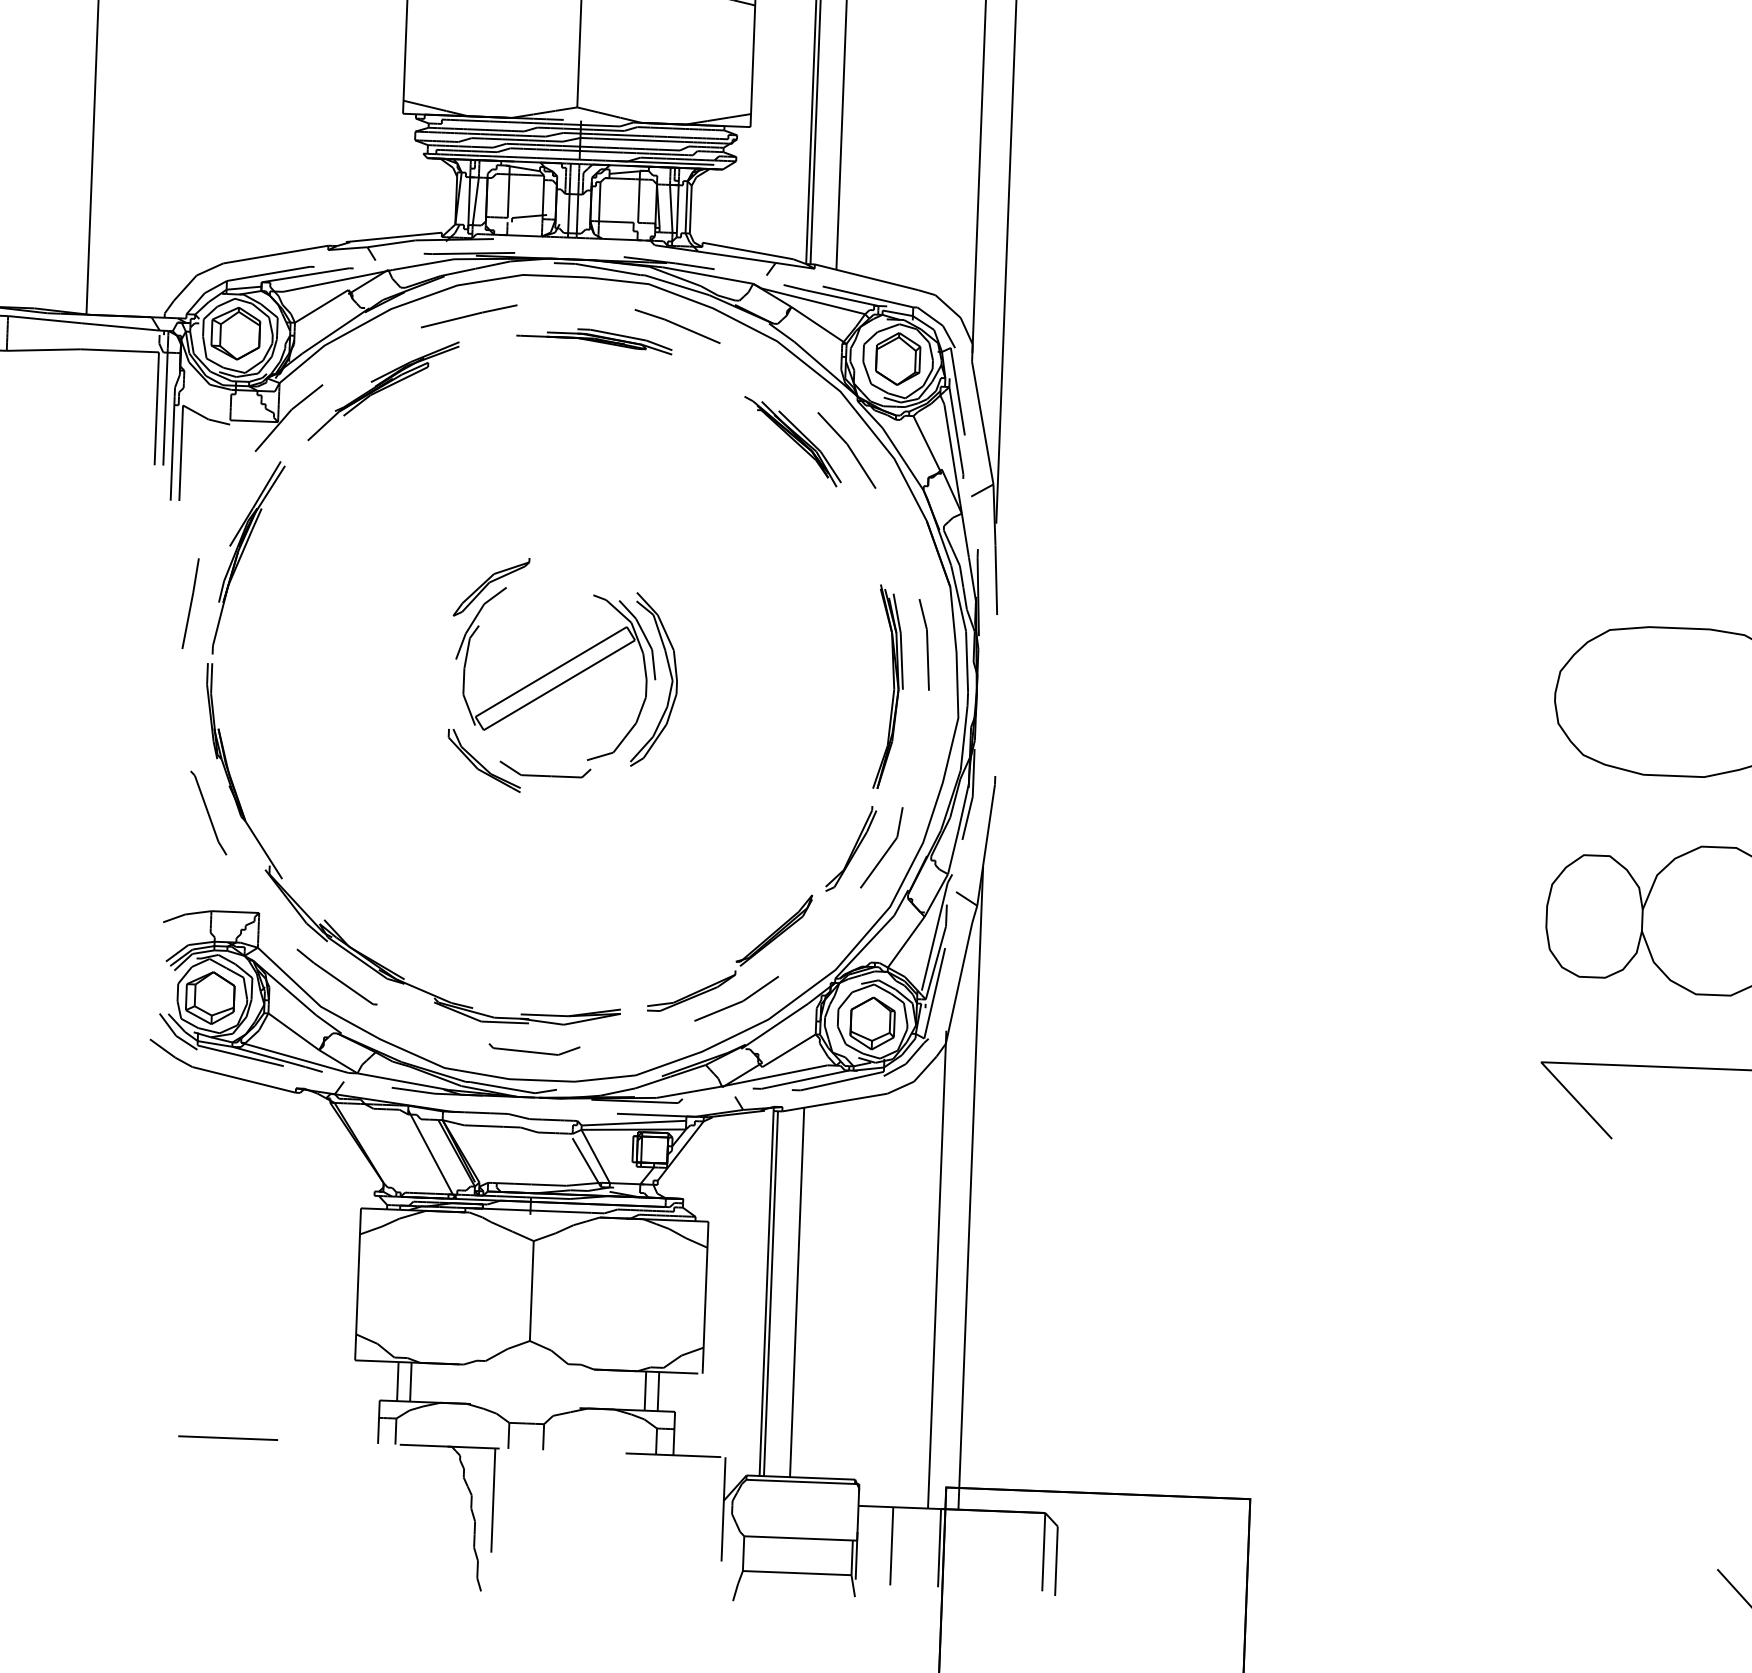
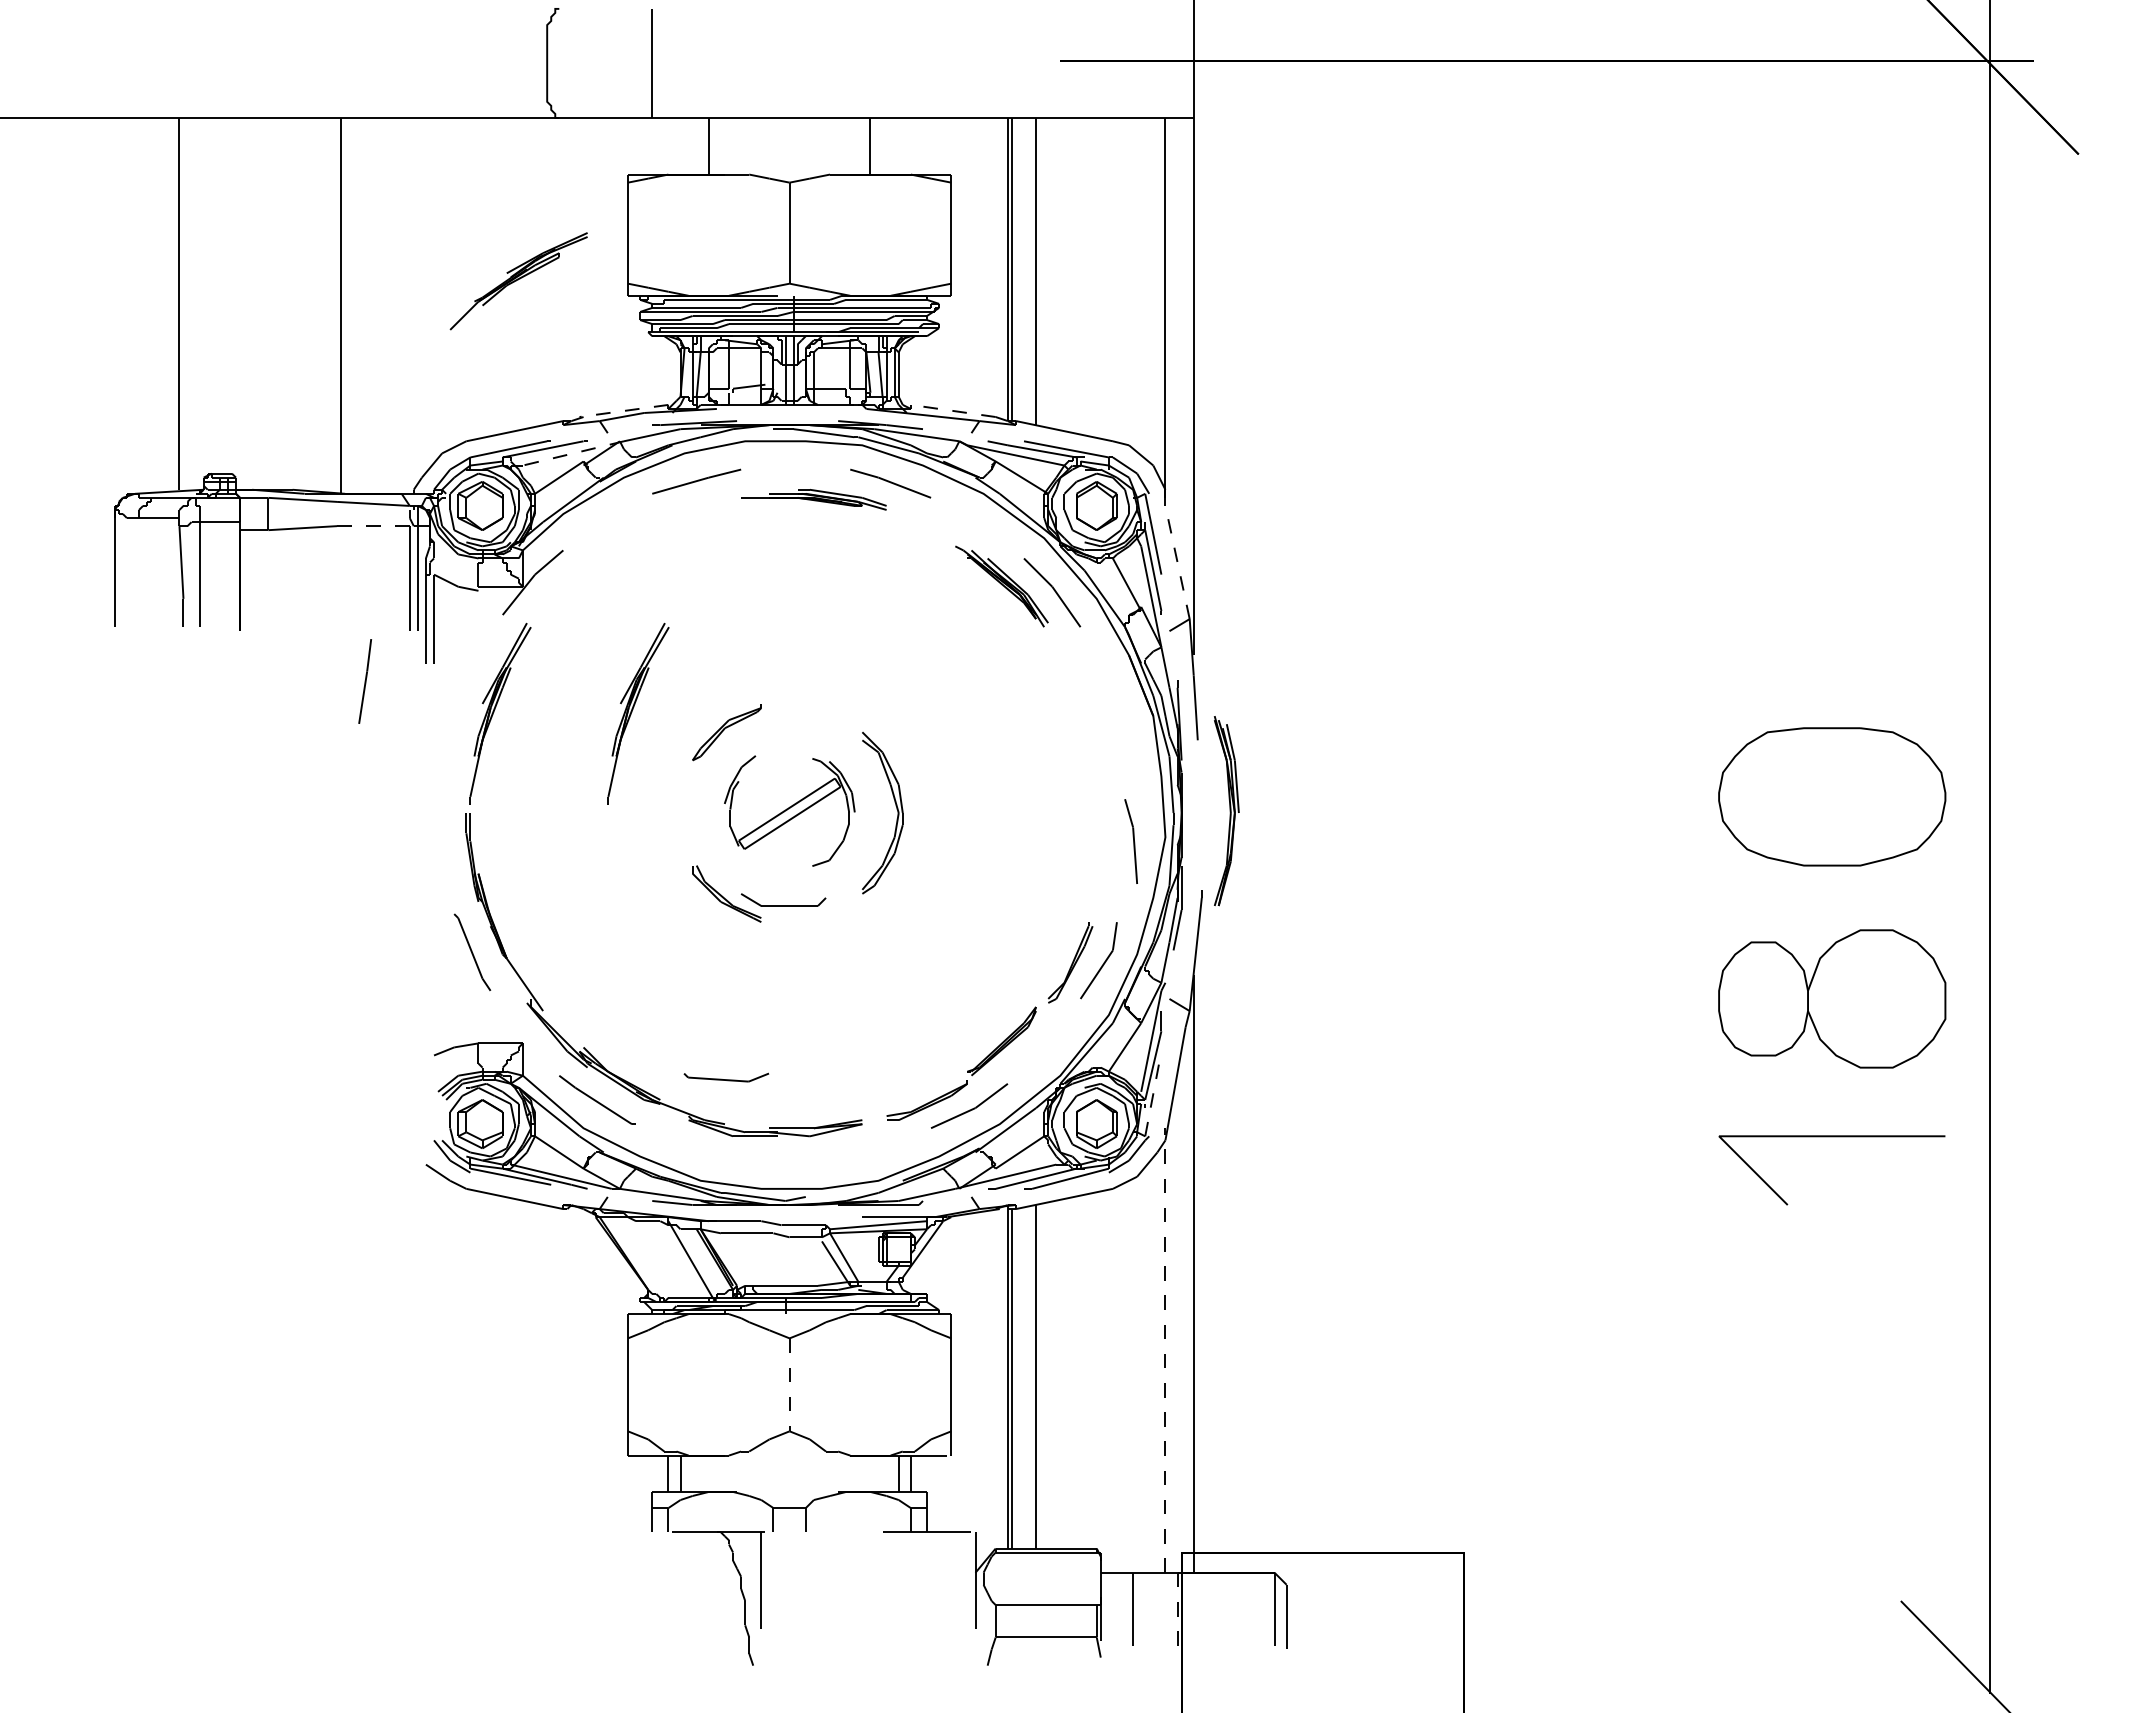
line: (393, 236) -> (623, 410), solid -> dashed
line: (748, 250) -> (953, 410), solid -> dashed
line: (337, 281) -> (573, 453), solid -> dashed
line: (119, 351) -> (373, 526), solid -> dashed
part: (383, 391) -> (518, 281), moved
line: (982, 423) -> (1177, 562), solid -> dashed
part: (390, 561) -> (632, 712), added
line: (190, 603) -> (365, 681), moved
part: (923, 644) -> (1130, 841), moved
part: (555, 673) -> (789, 810), size x0.7
part: (889, 687) -> (1226, 811), moved
line: (934, 992) -> (1153, 1093), solid -> dashed
part: (534, 1049) -> (726, 1077), moved
line: (937, 1269) -> (1165, 1350), solid -> dashed
line: (531, 1291) -> (789, 1385), solid -> dashed
line: (227, 1437) -> (512, 1531), removed
line: (939, 1548) -> (1177, 1609), solid -> dashed

